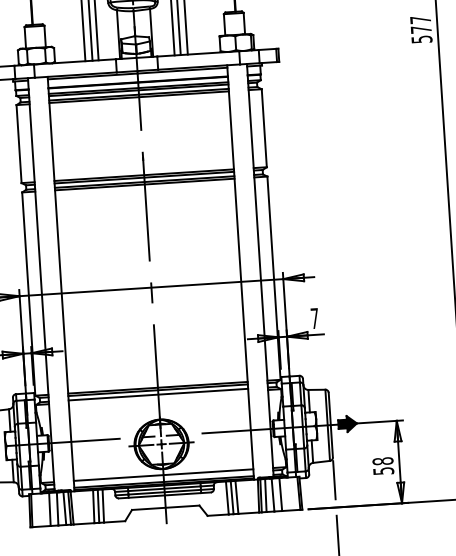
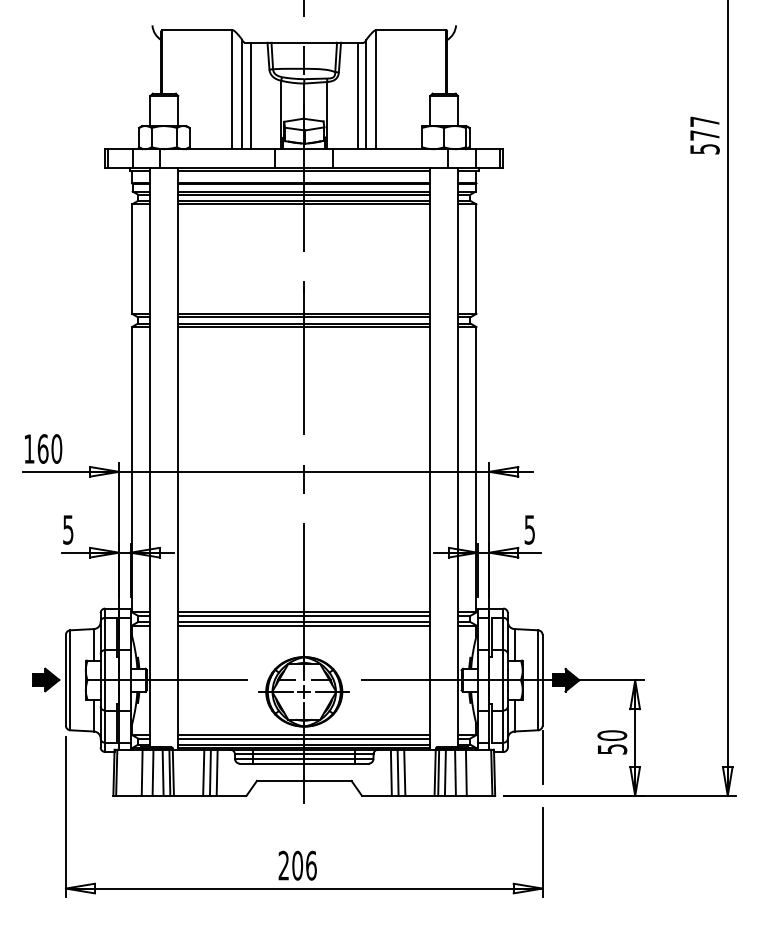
text: (314, 318) -> (529, 529), 7 -> 5
line: (158, 397) -> (304, 625), added
text: (383, 461) -> (612, 735), 58 -> 50
line: (163, 477) -> (304, 738), added

